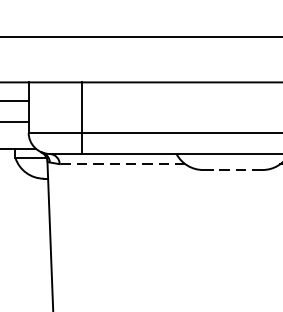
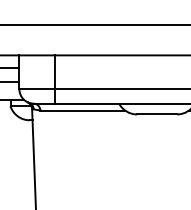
line: (122, 164) -> (82, 110), dashed -> solid
line: (233, 170) -> (157, 114), dashed -> solid

